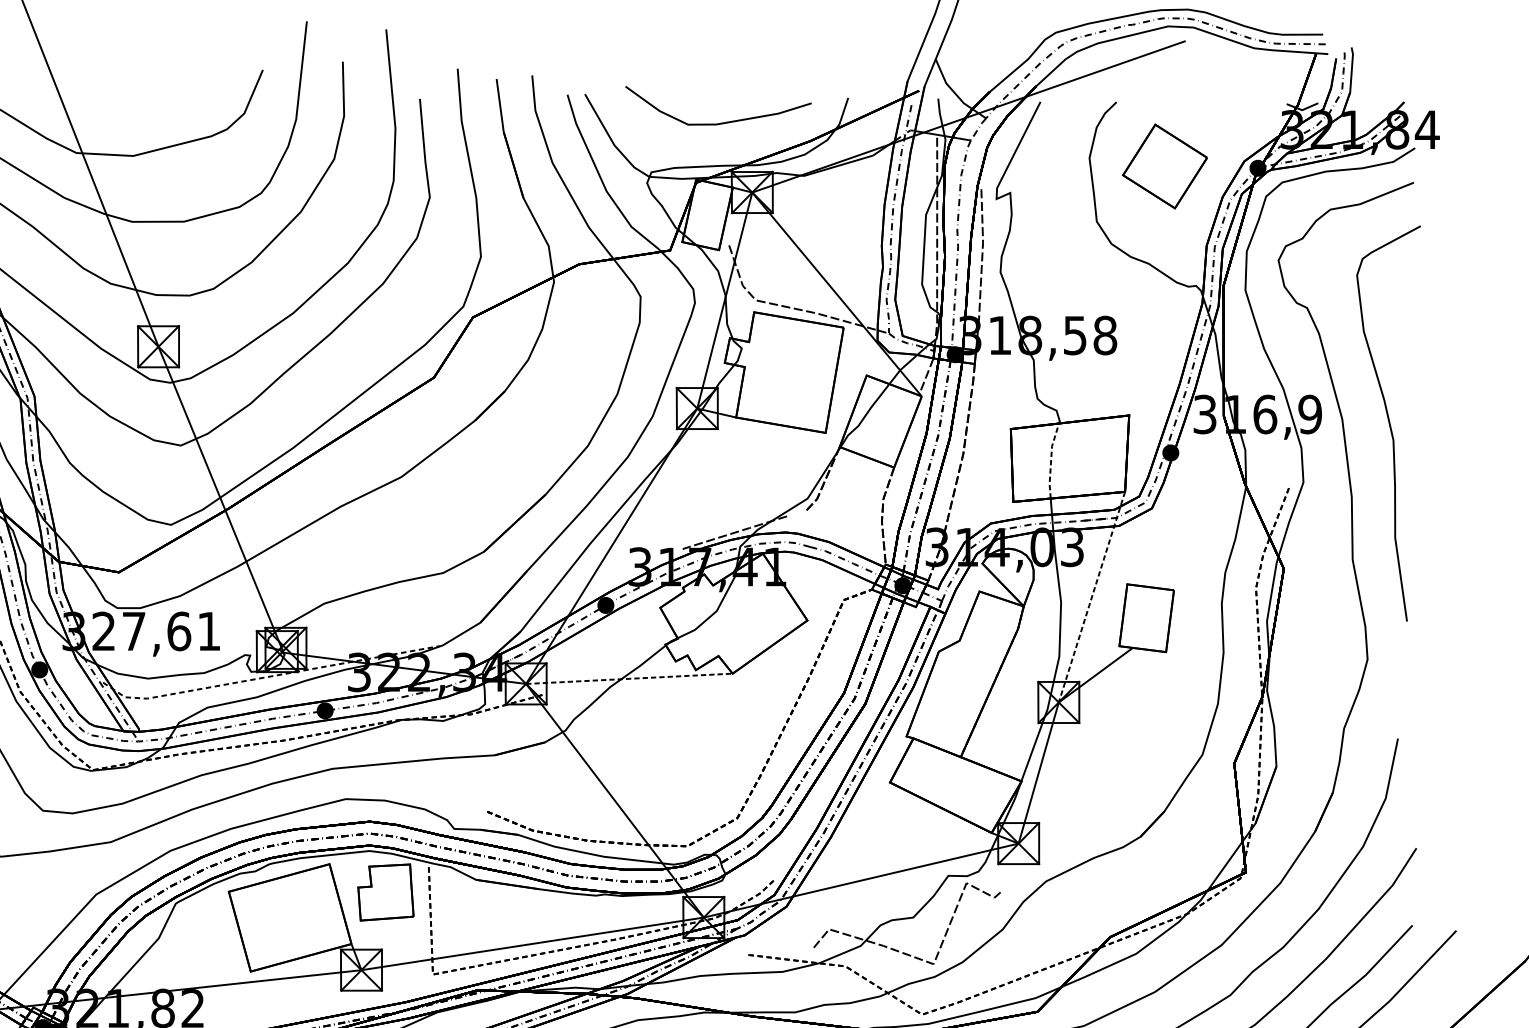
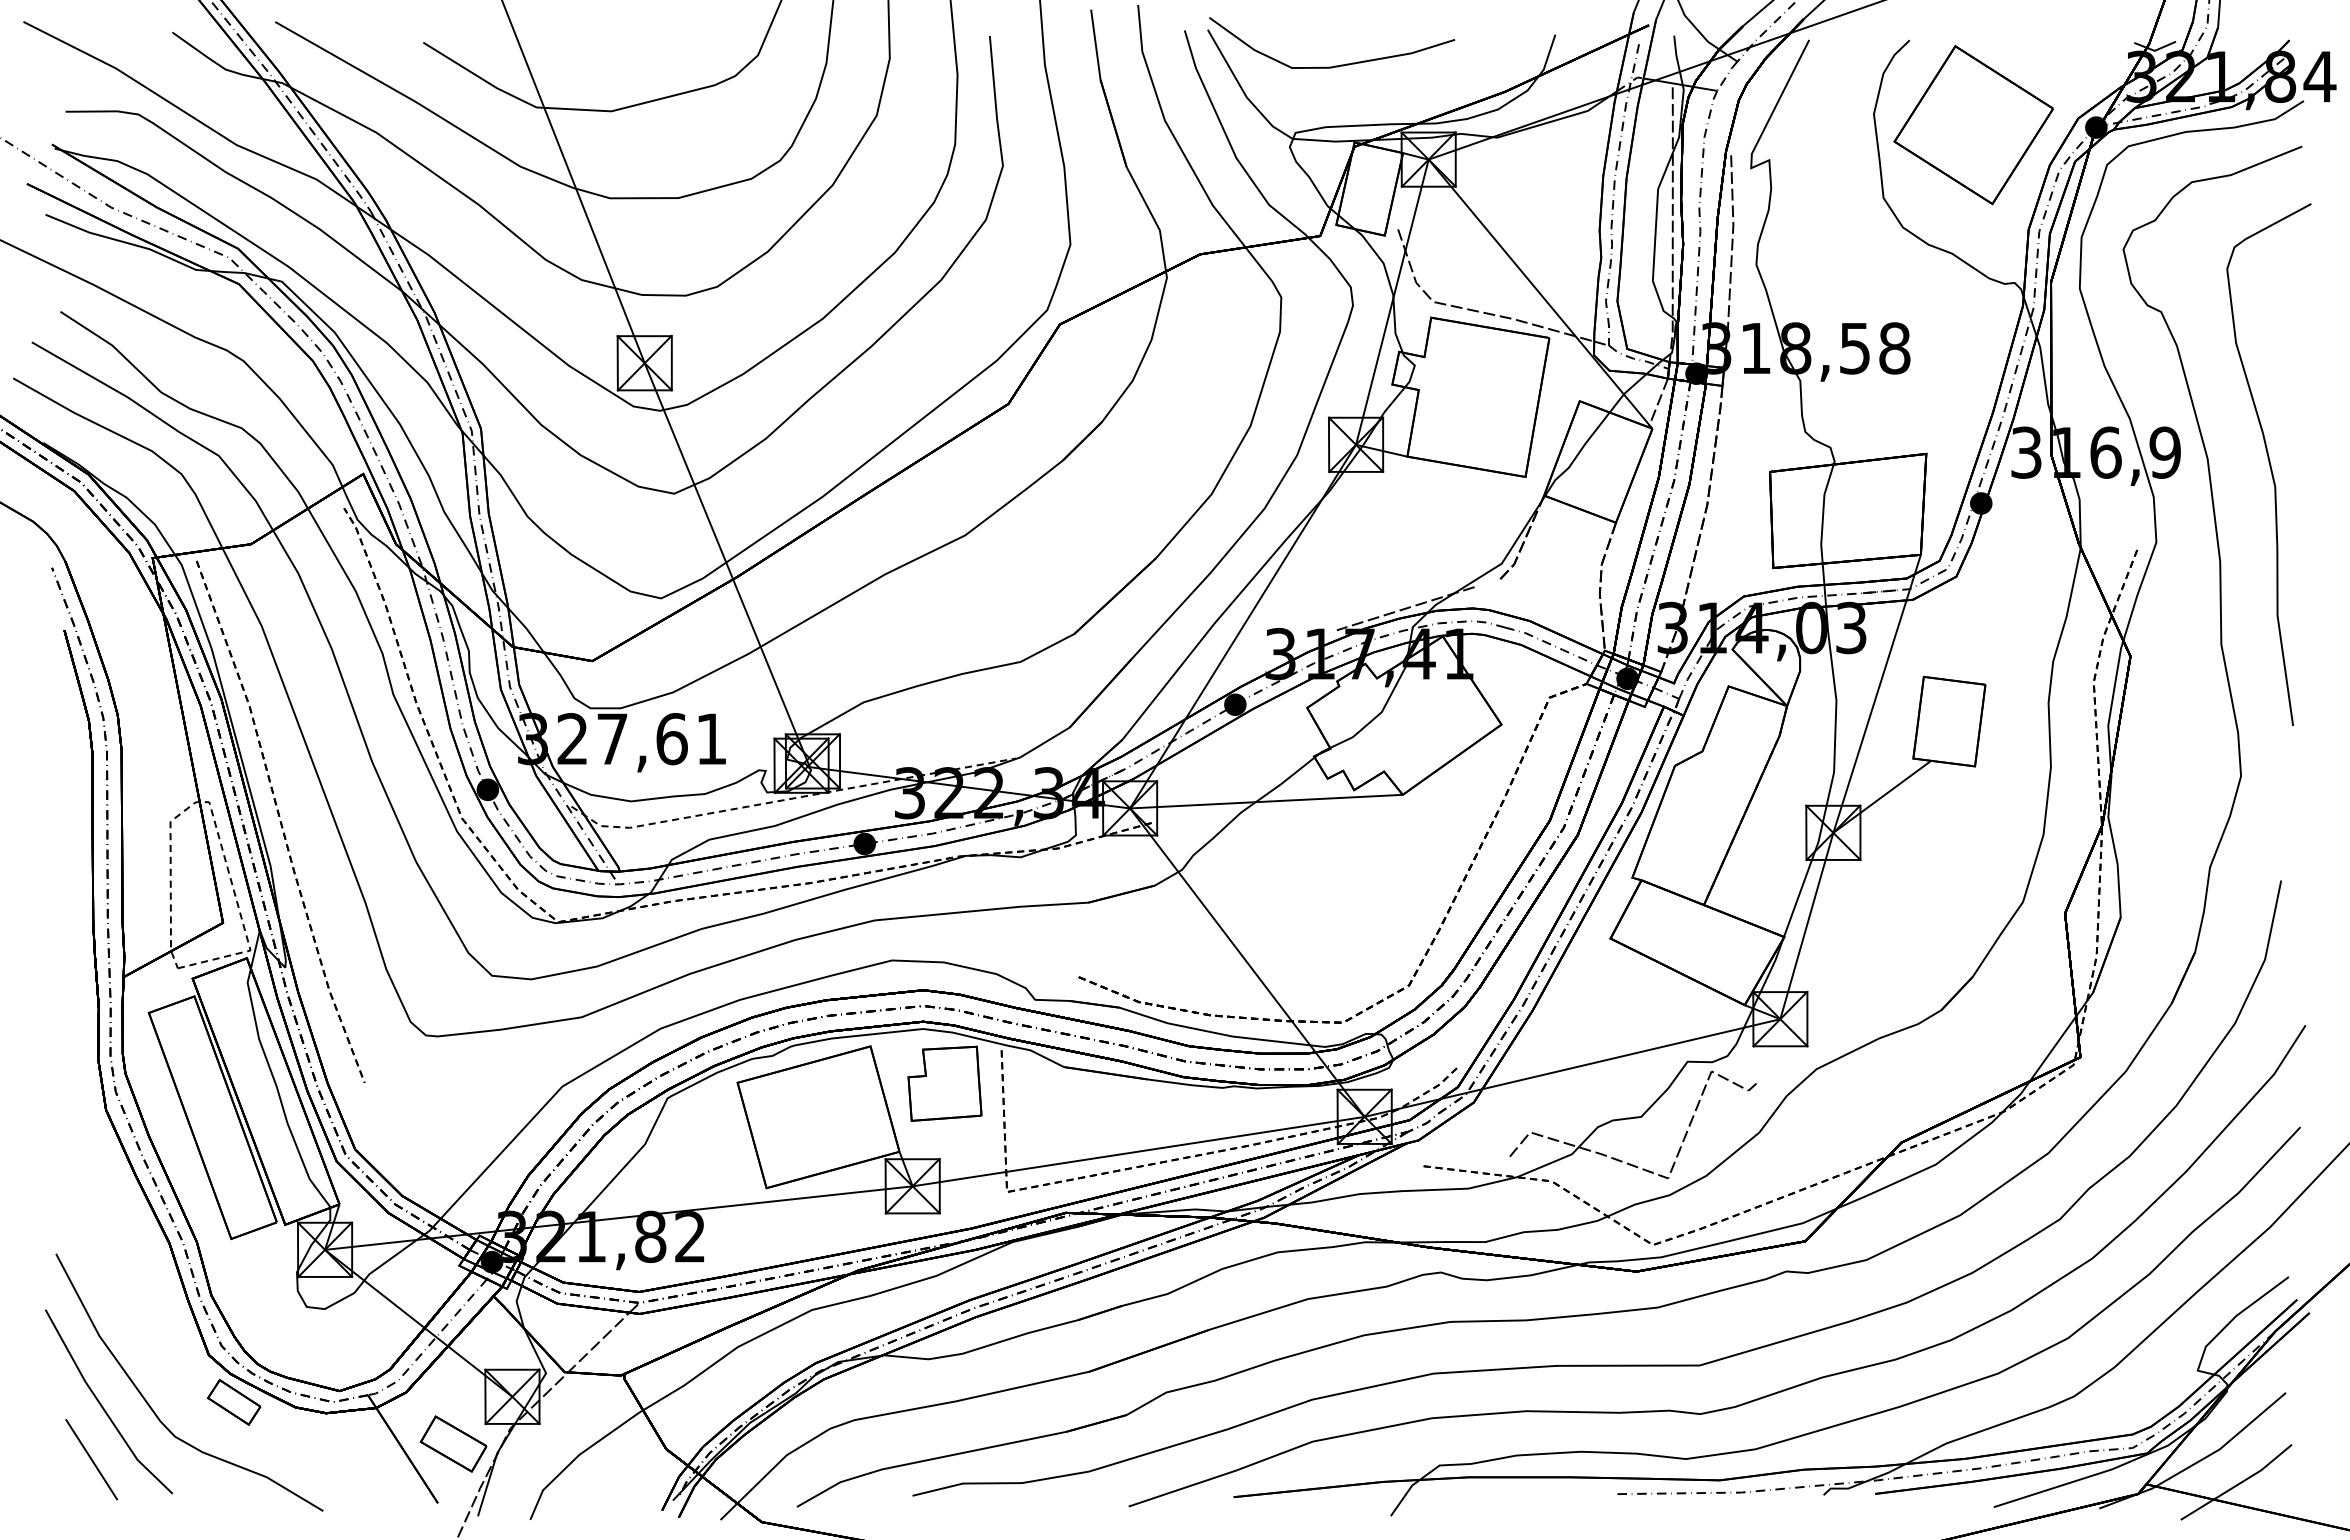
curve: (721, 122) -> (1335, 65), moved
part: (1164, 166) -> (1973, 125), size x1.43
line: (1051, 460) -> (1823, 513), dashed -> solid
line: (1092, 596) -> (1877, 693), dashed -> solid
line: (629, 678) -> (1266, 801), dashed -> solid

